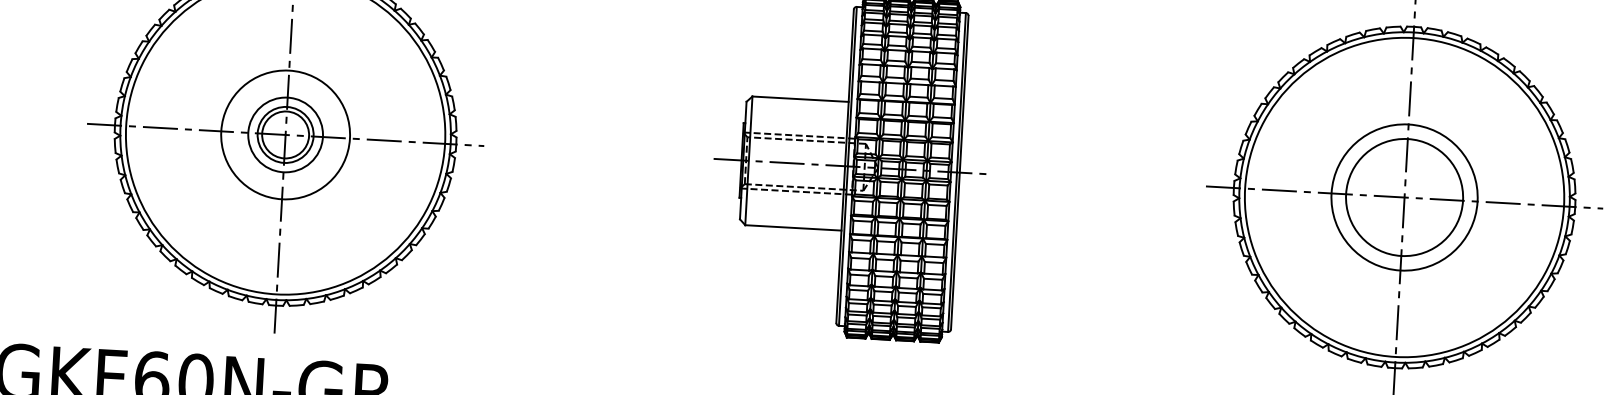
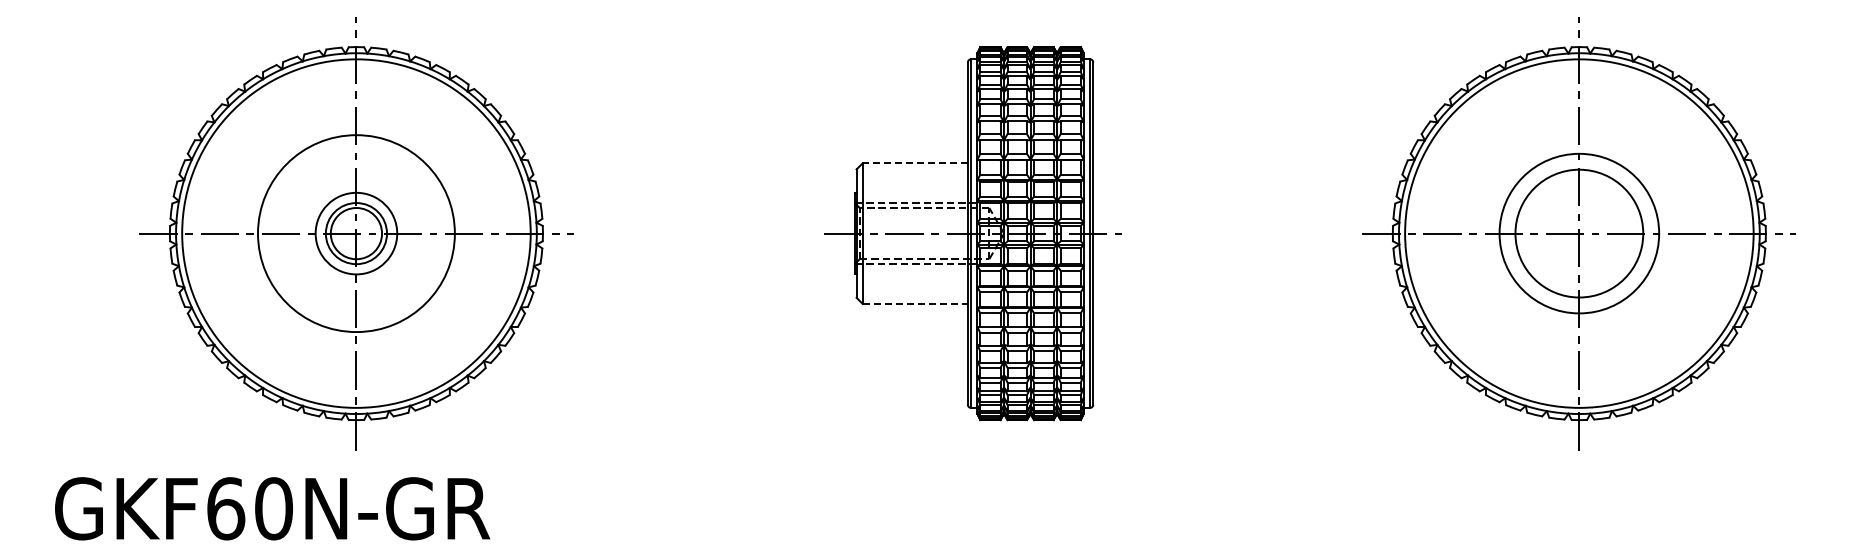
line: (800, 99) -> (915, 163), solid -> dashed
circle: (285, 134) -> (356, 233), size x1.4
line: (793, 227) -> (915, 303), solid -> dashed

